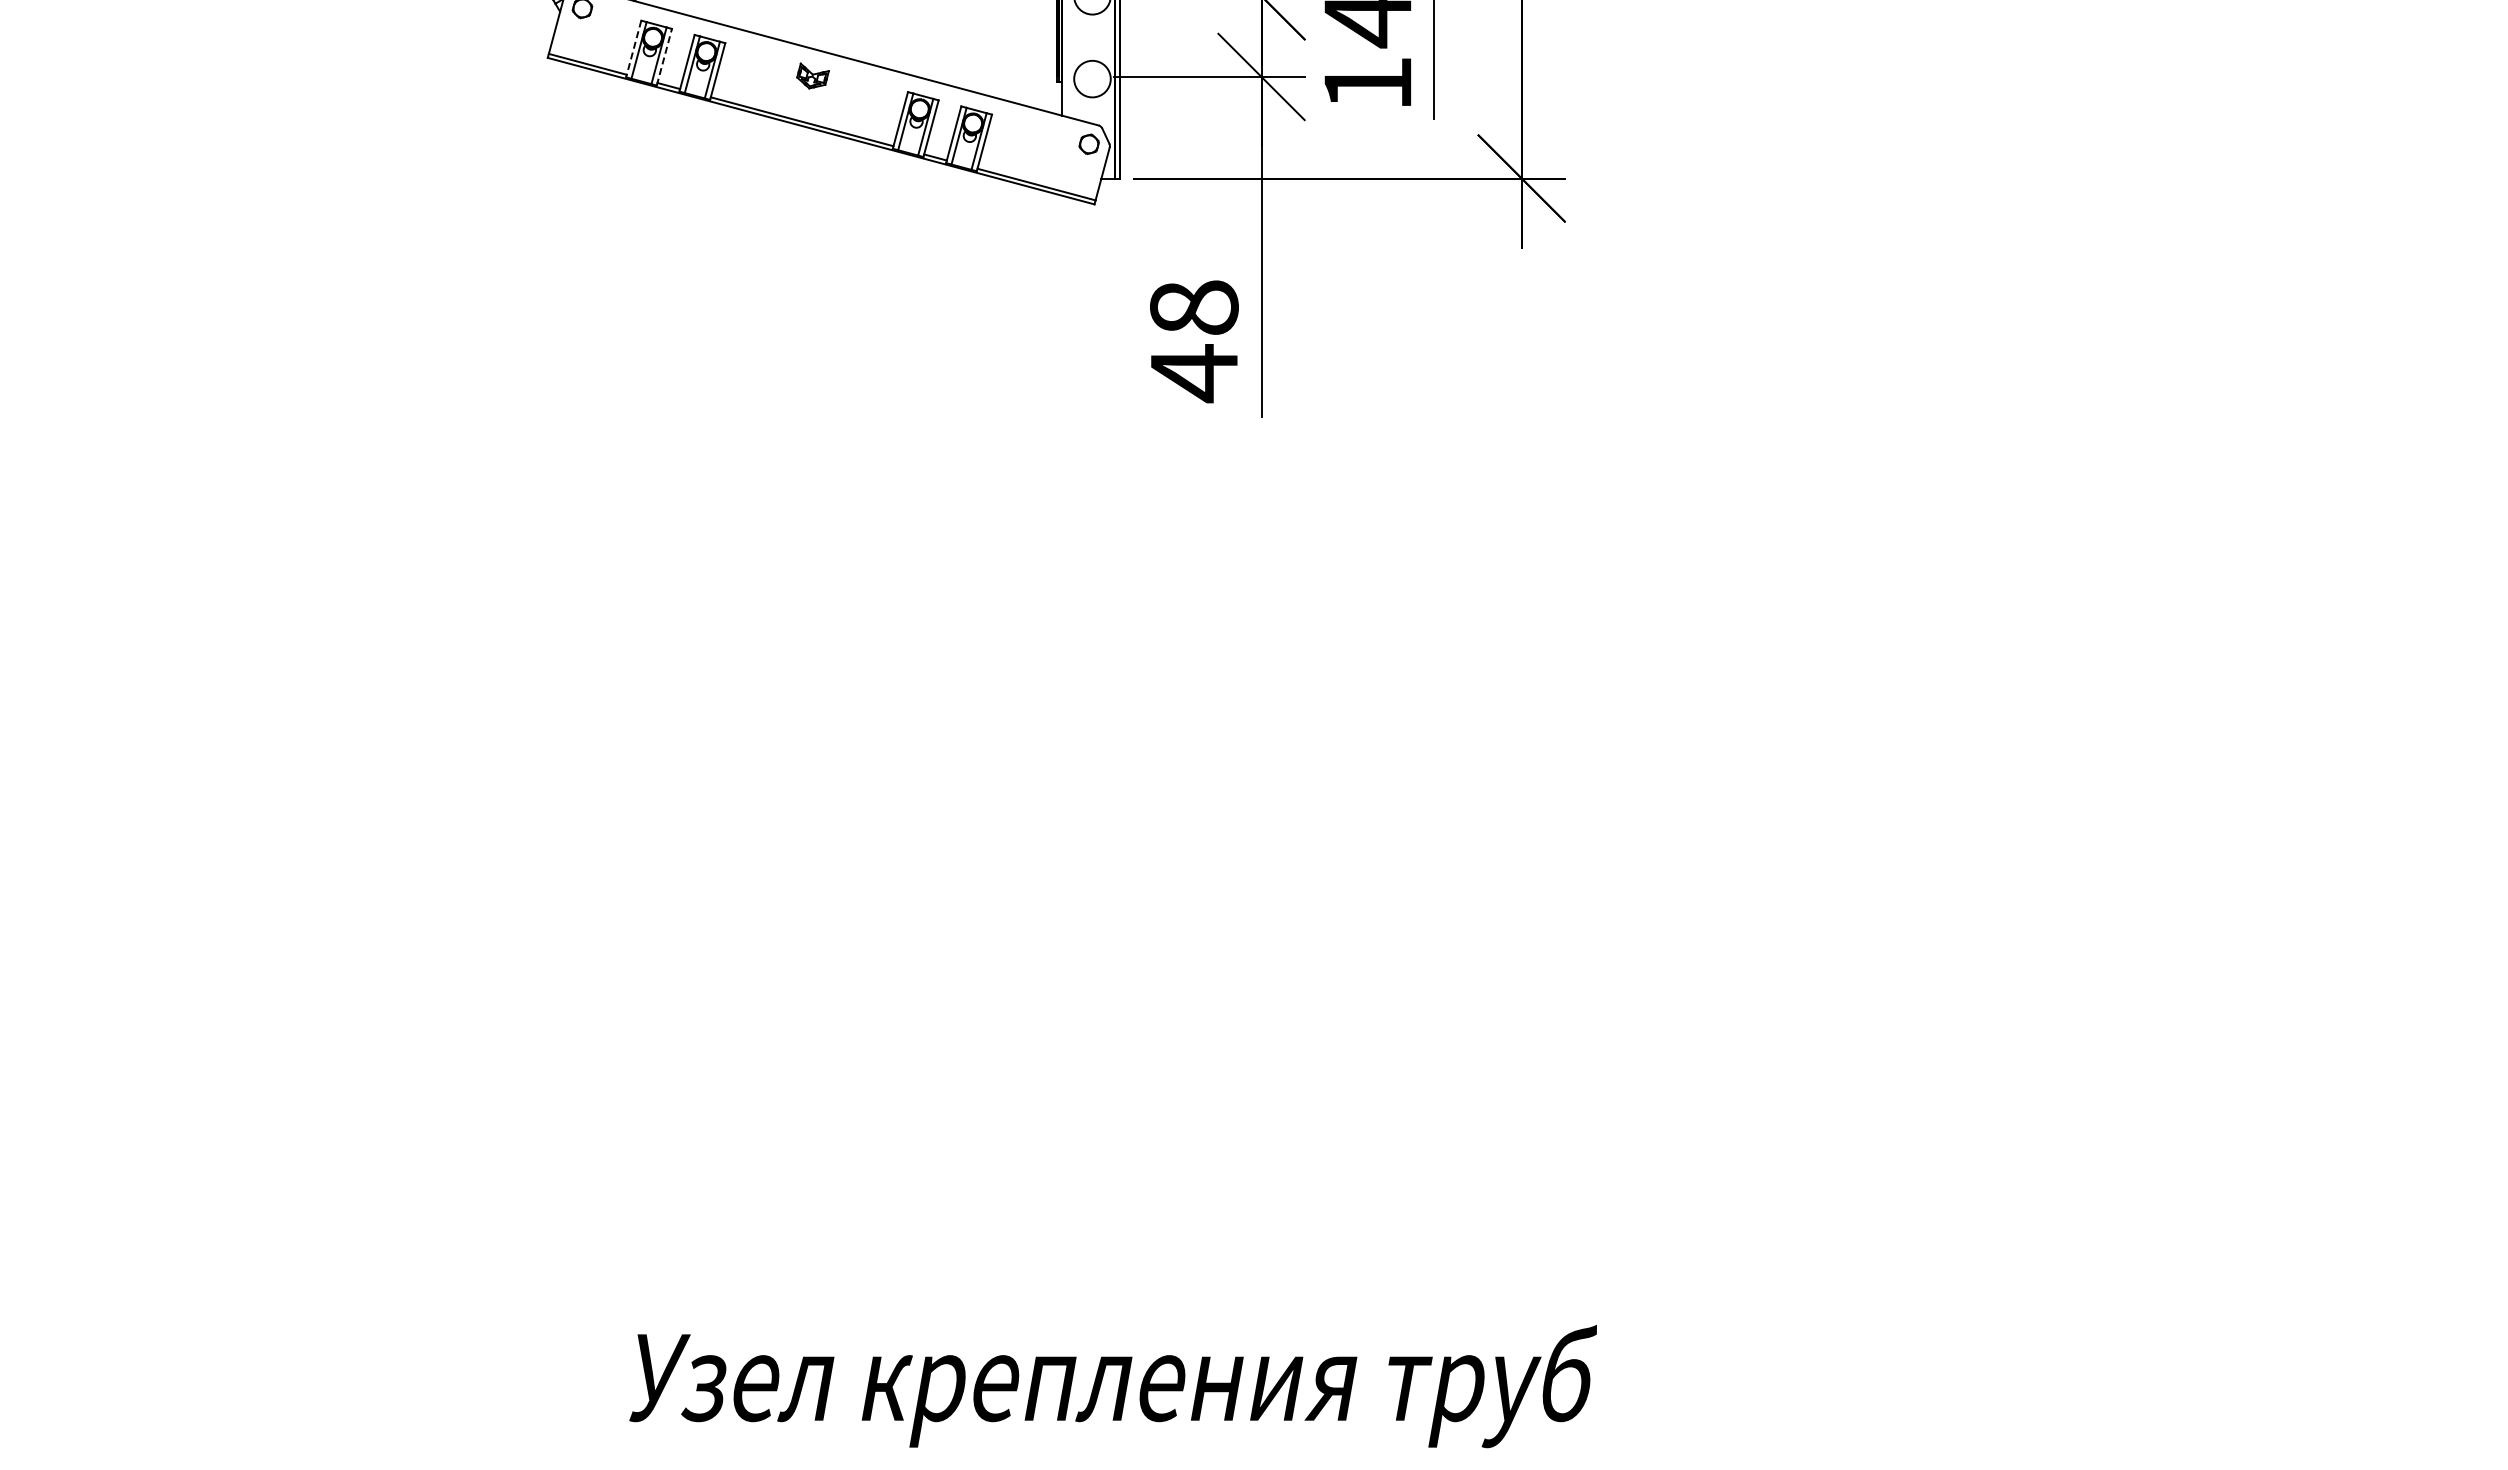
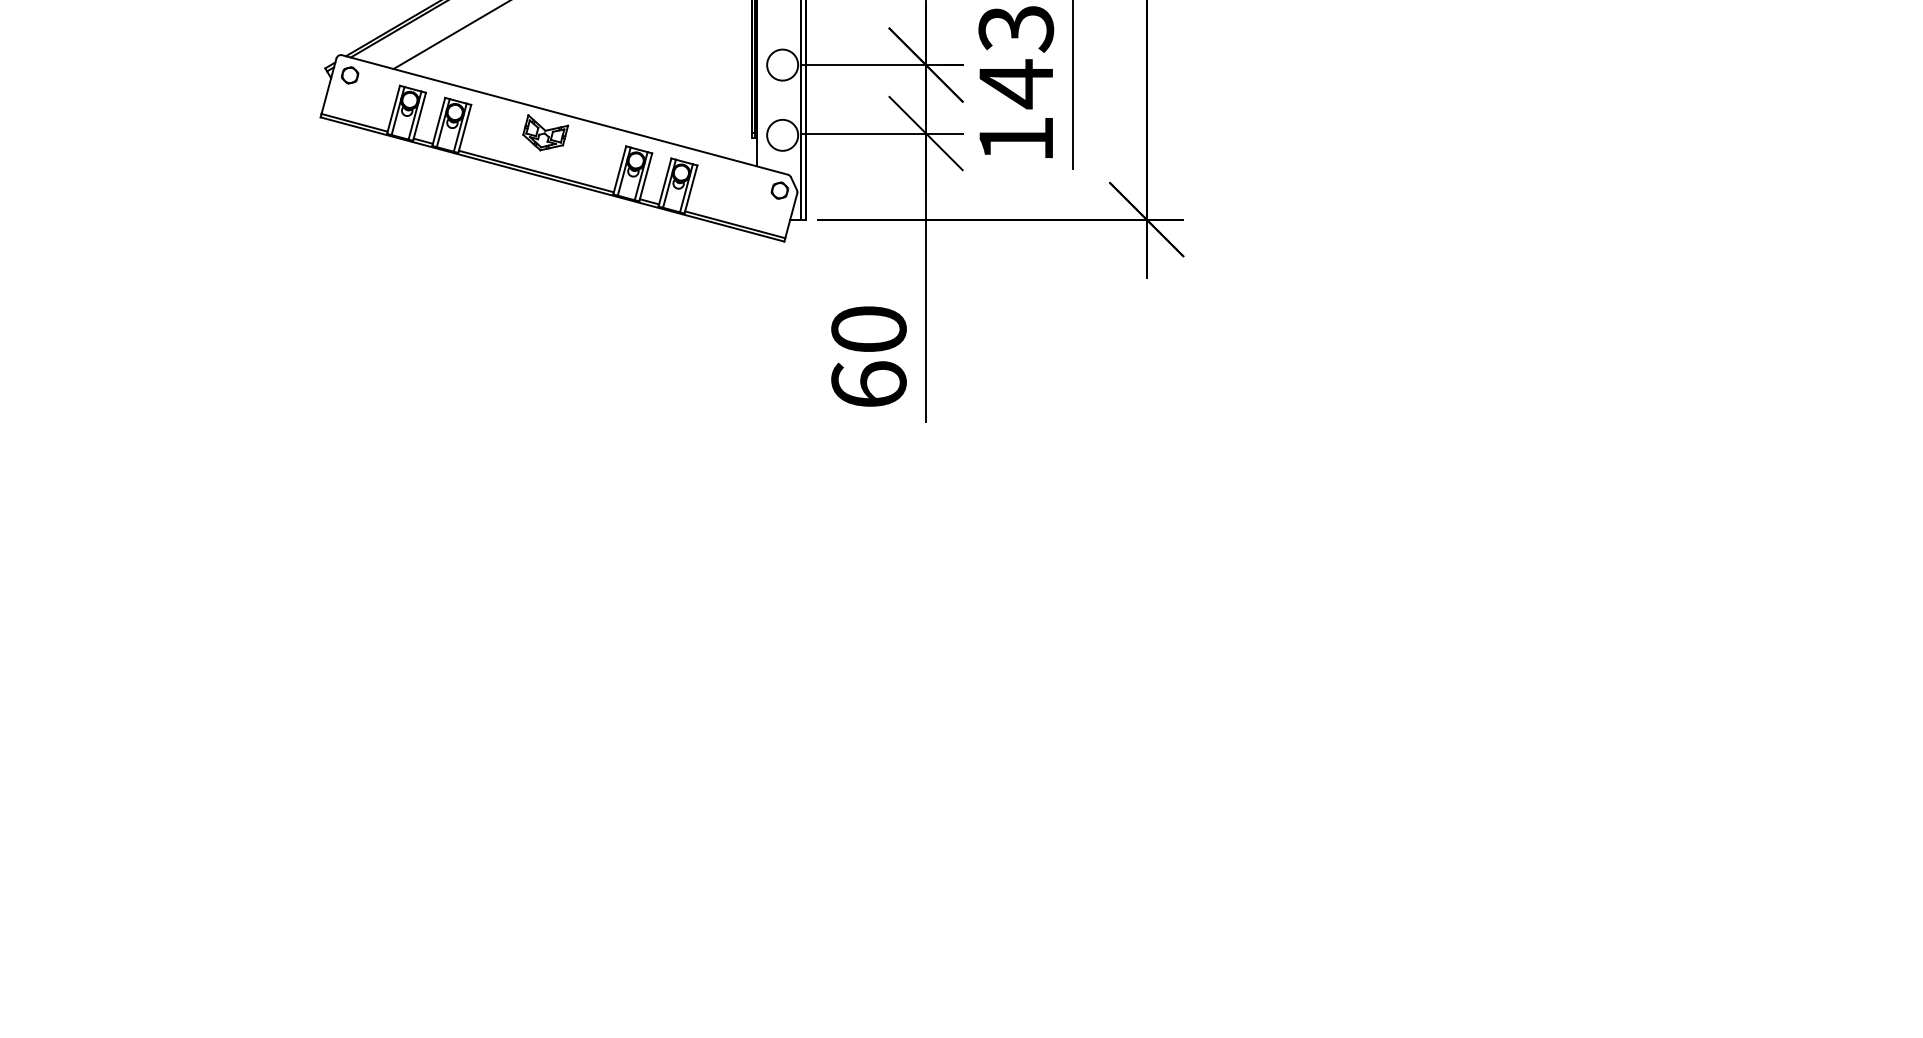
line: (633, 49) -> (393, 110), dashed -> solid
line: (664, 56) -> (419, 116), dashed -> solid
part: (812, 75) -> (545, 132), size x1.67
text: (1193, 341) -> (868, 357), 48 -> 60

